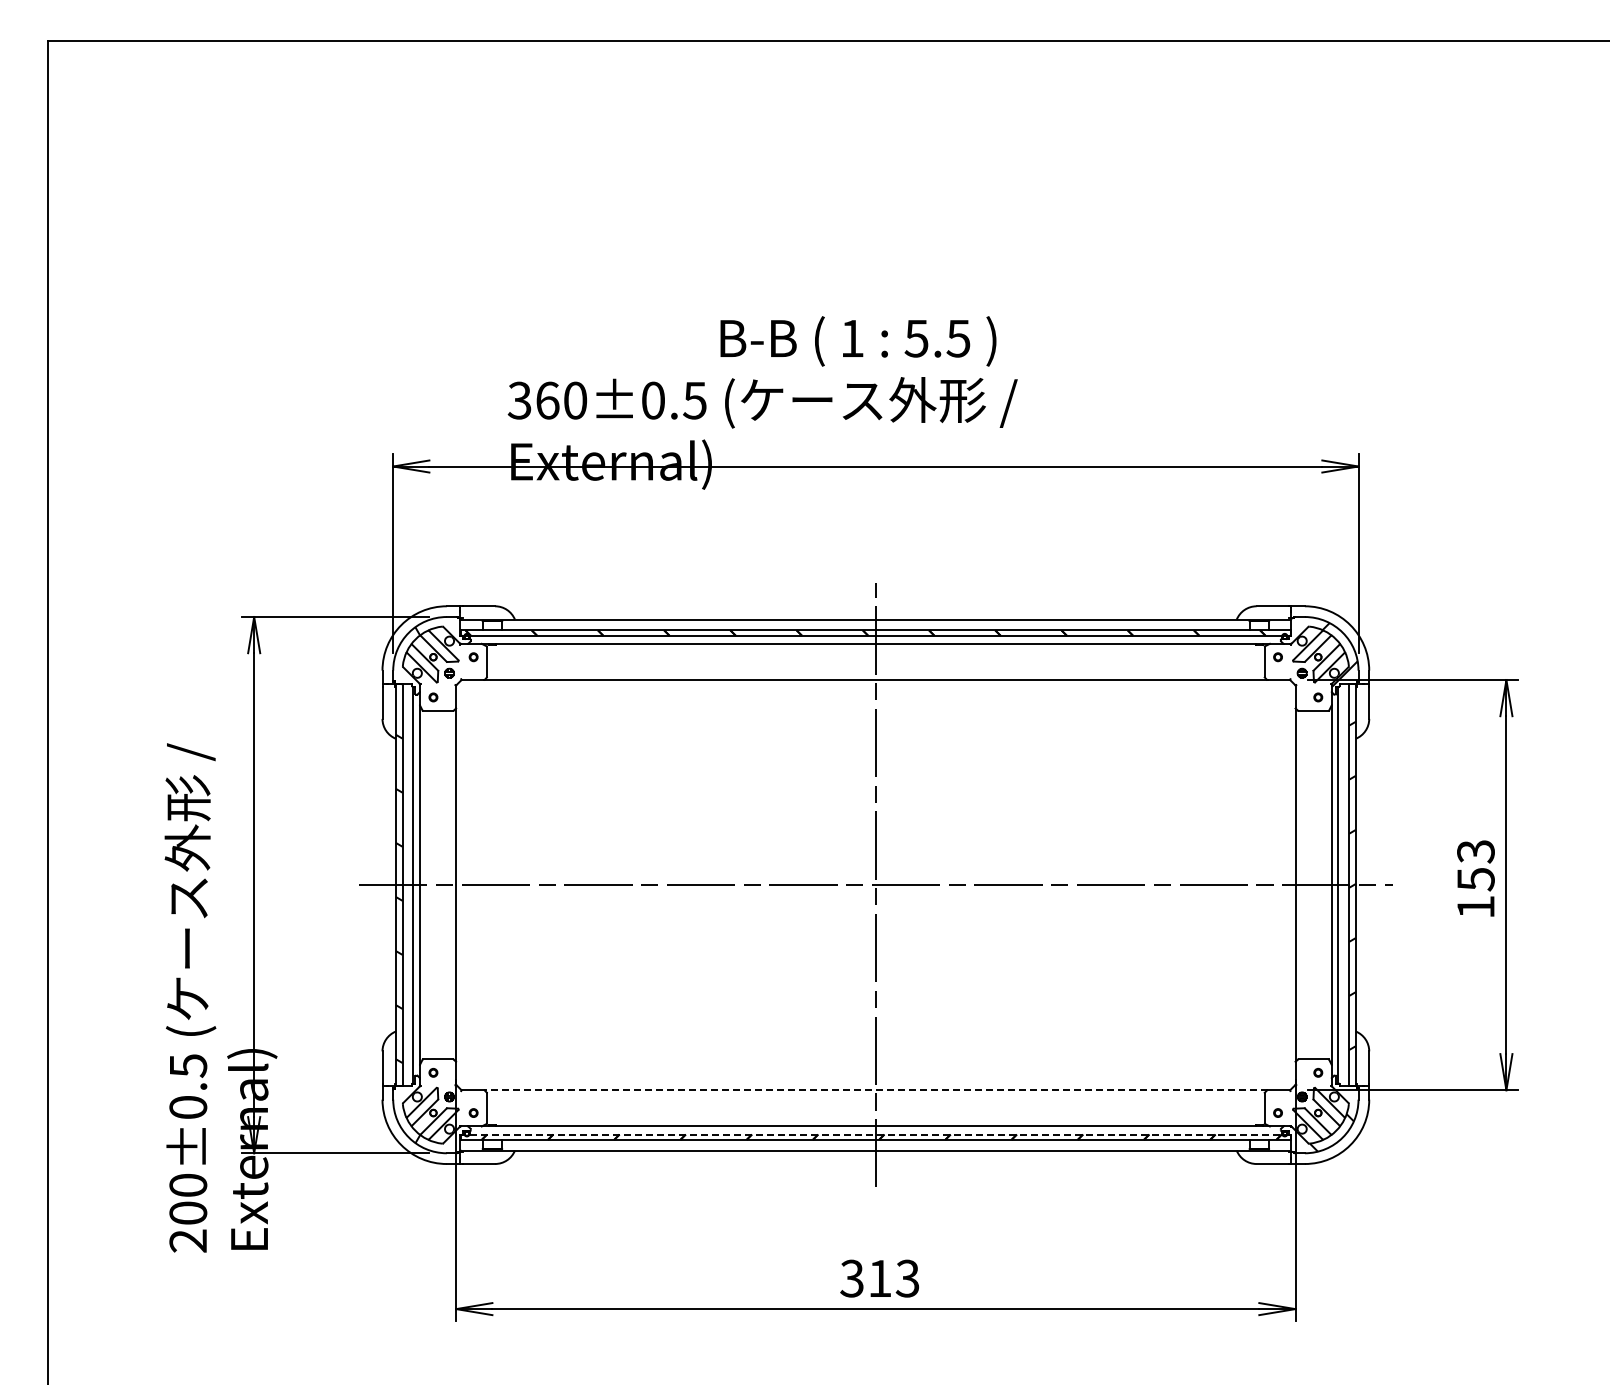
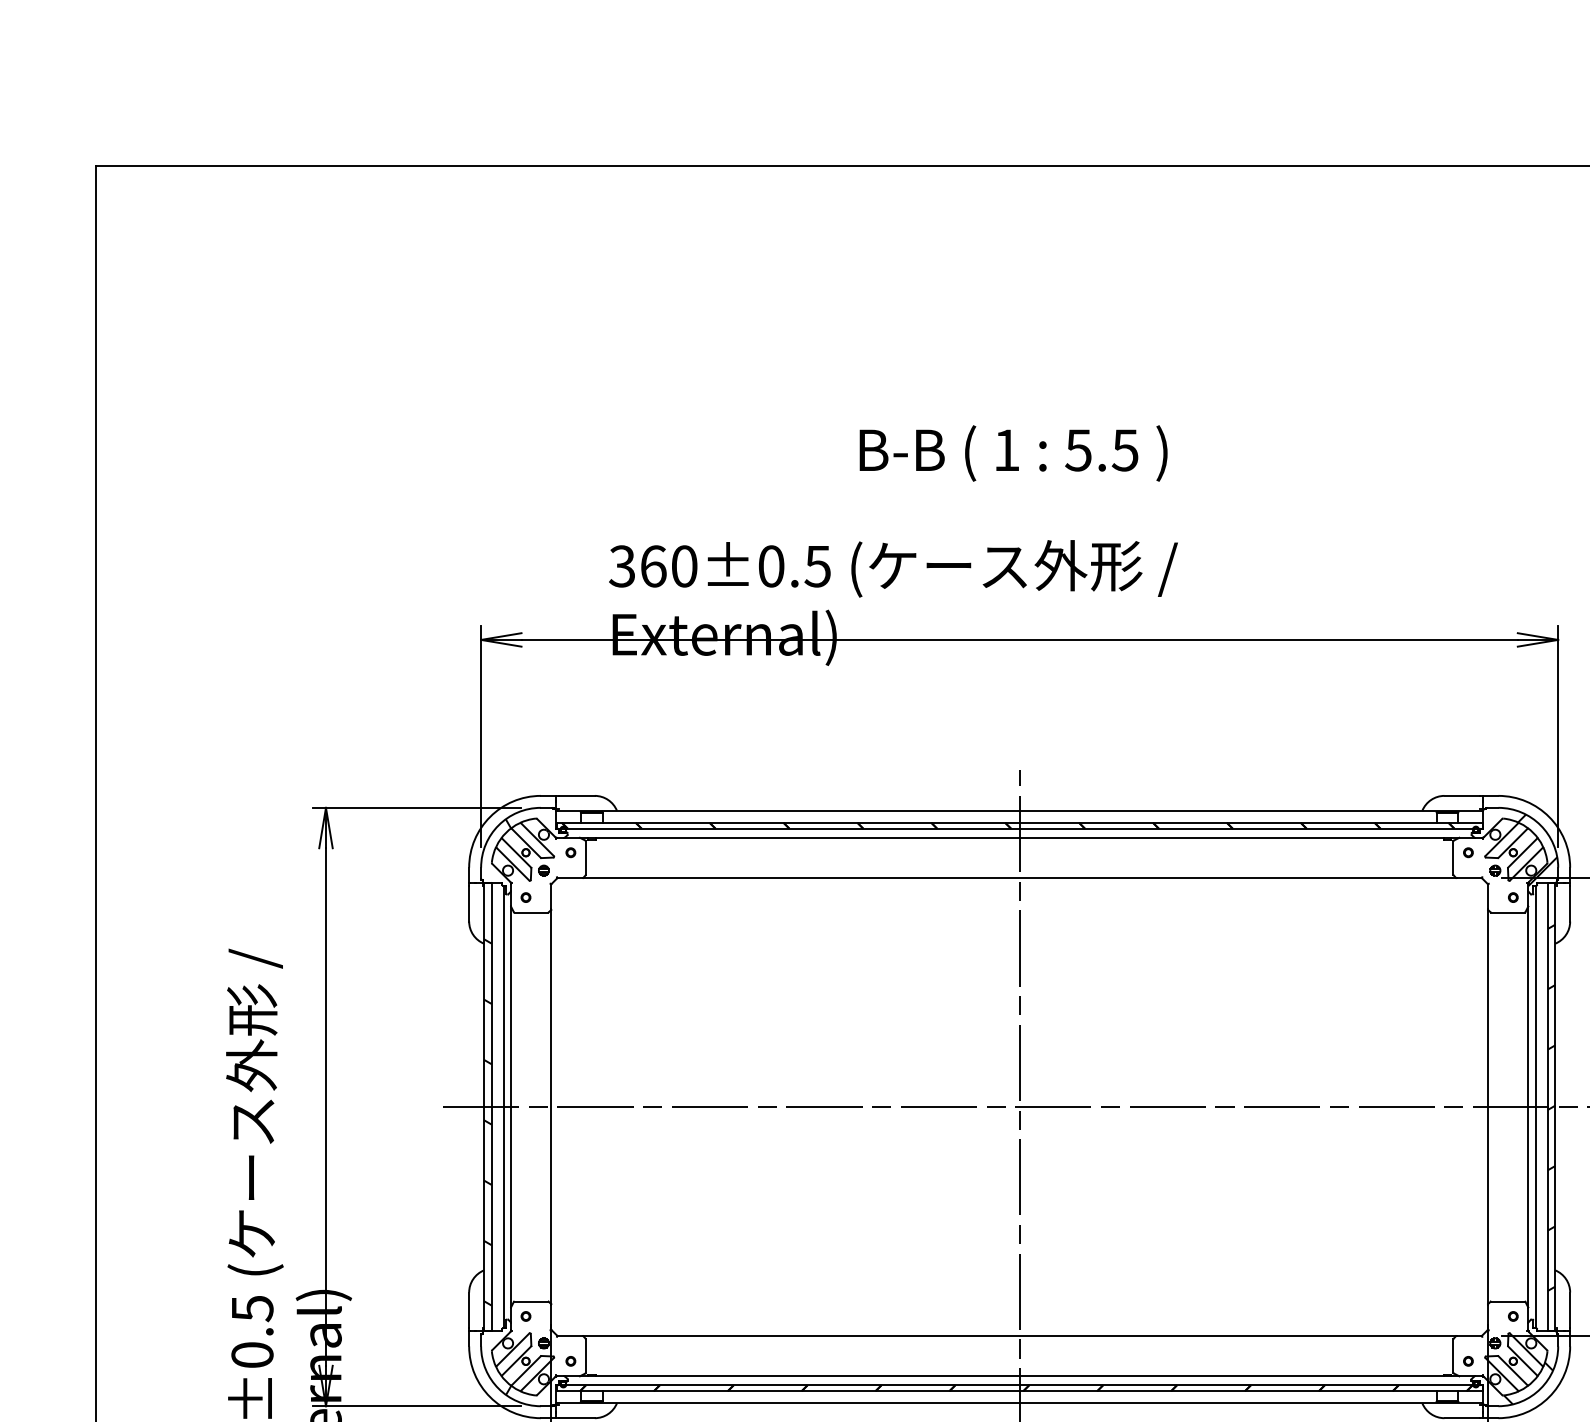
text: (858, 341) -> (1013, 453), moved
line: (875, 1090) -> (1019, 1336), dashed -> solid
line: (875, 1134) -> (1019, 1385), dashed -> solid

